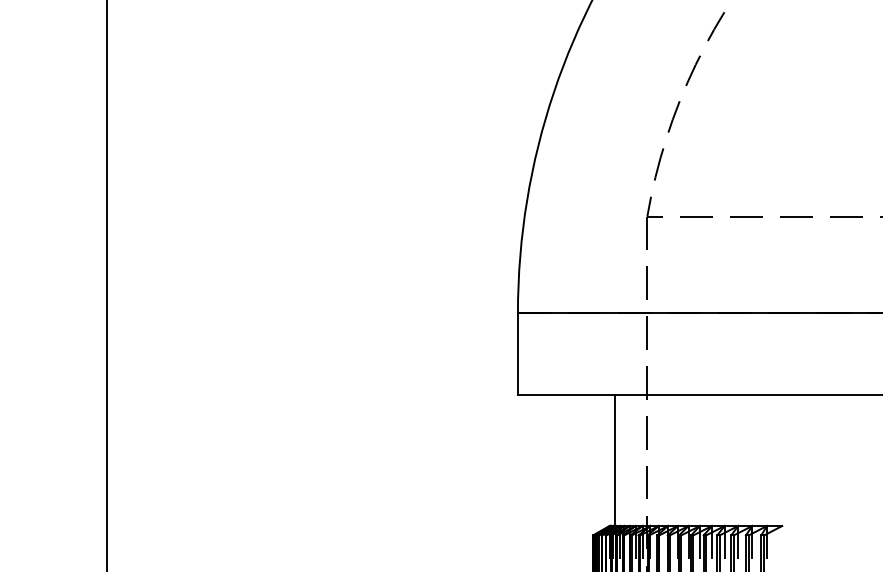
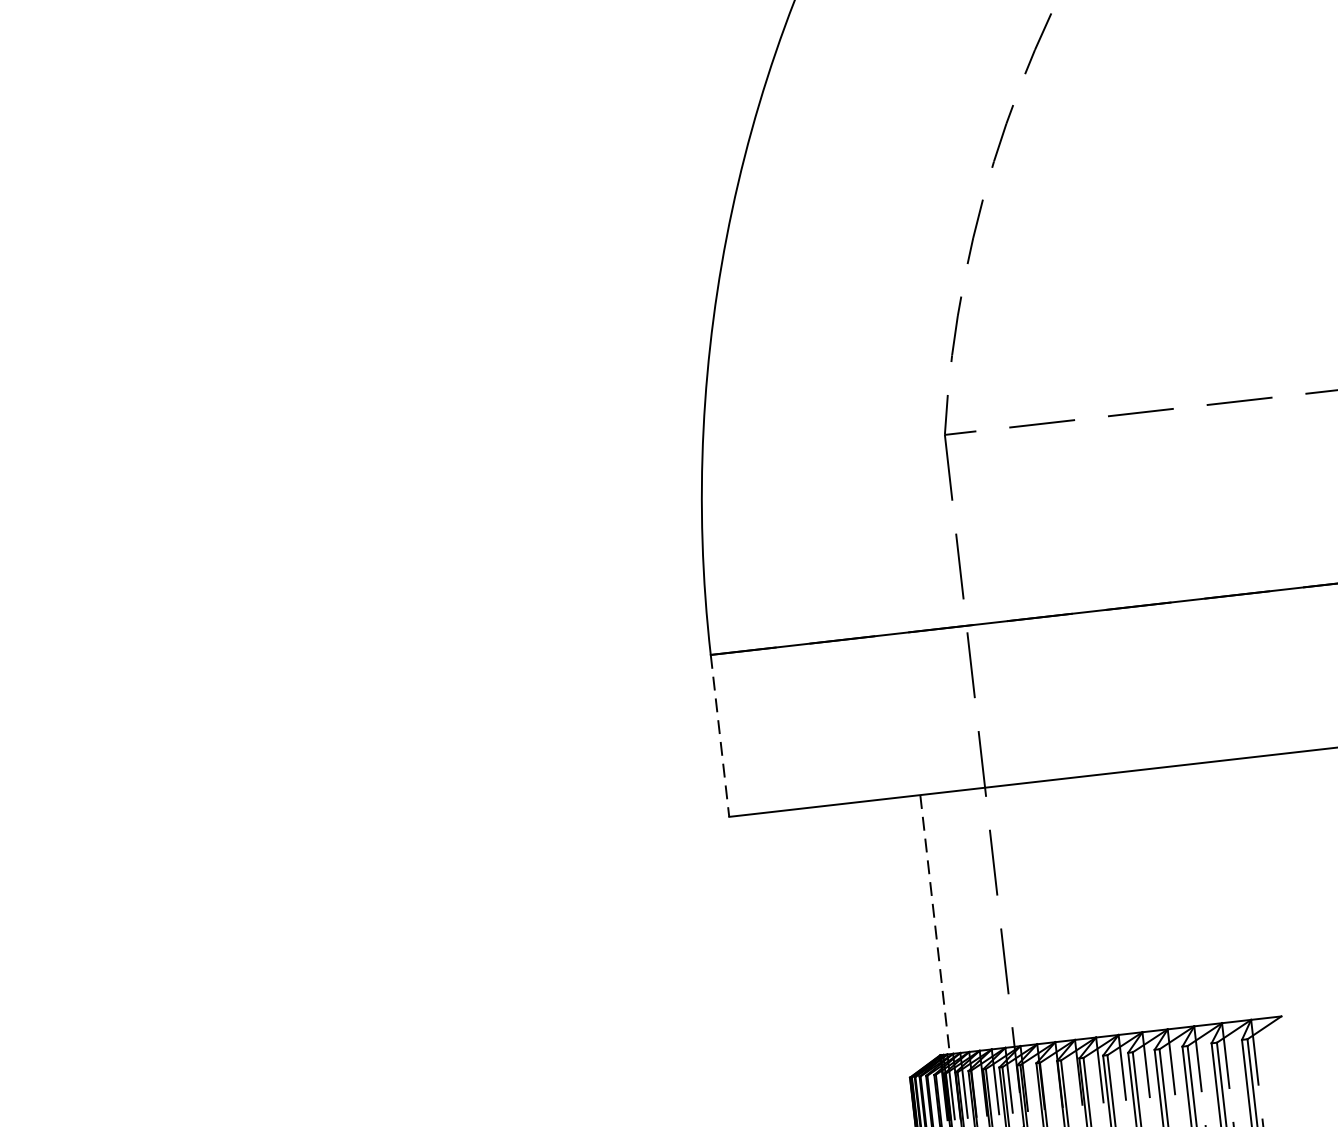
line: (517, 354) -> (719, 736), solid -> dashed
line: (614, 460) -> (934, 924), solid -> dashed

